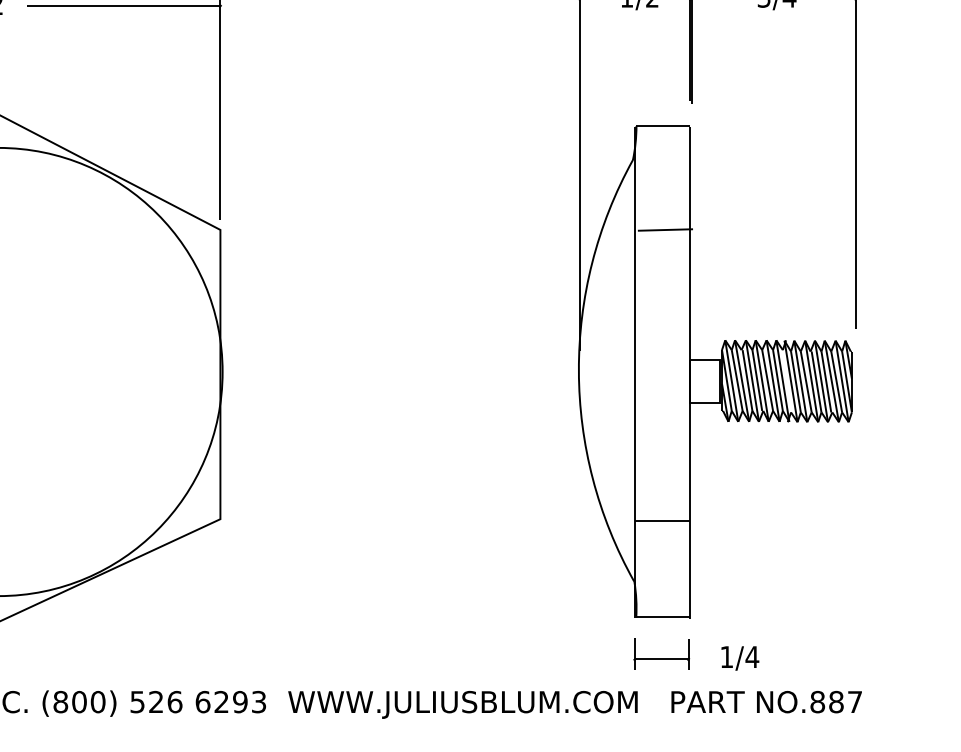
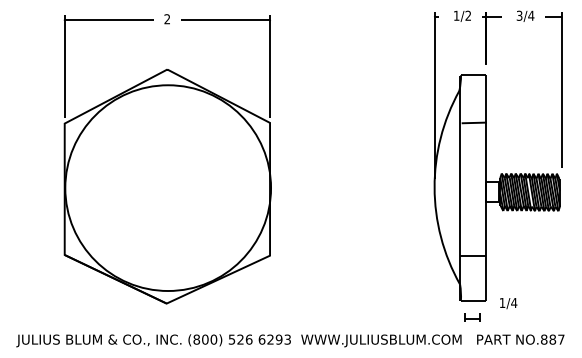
part: (661, 653) -> (472, 317), size x0.6
text: (739, 658) -> (508, 303), moved

